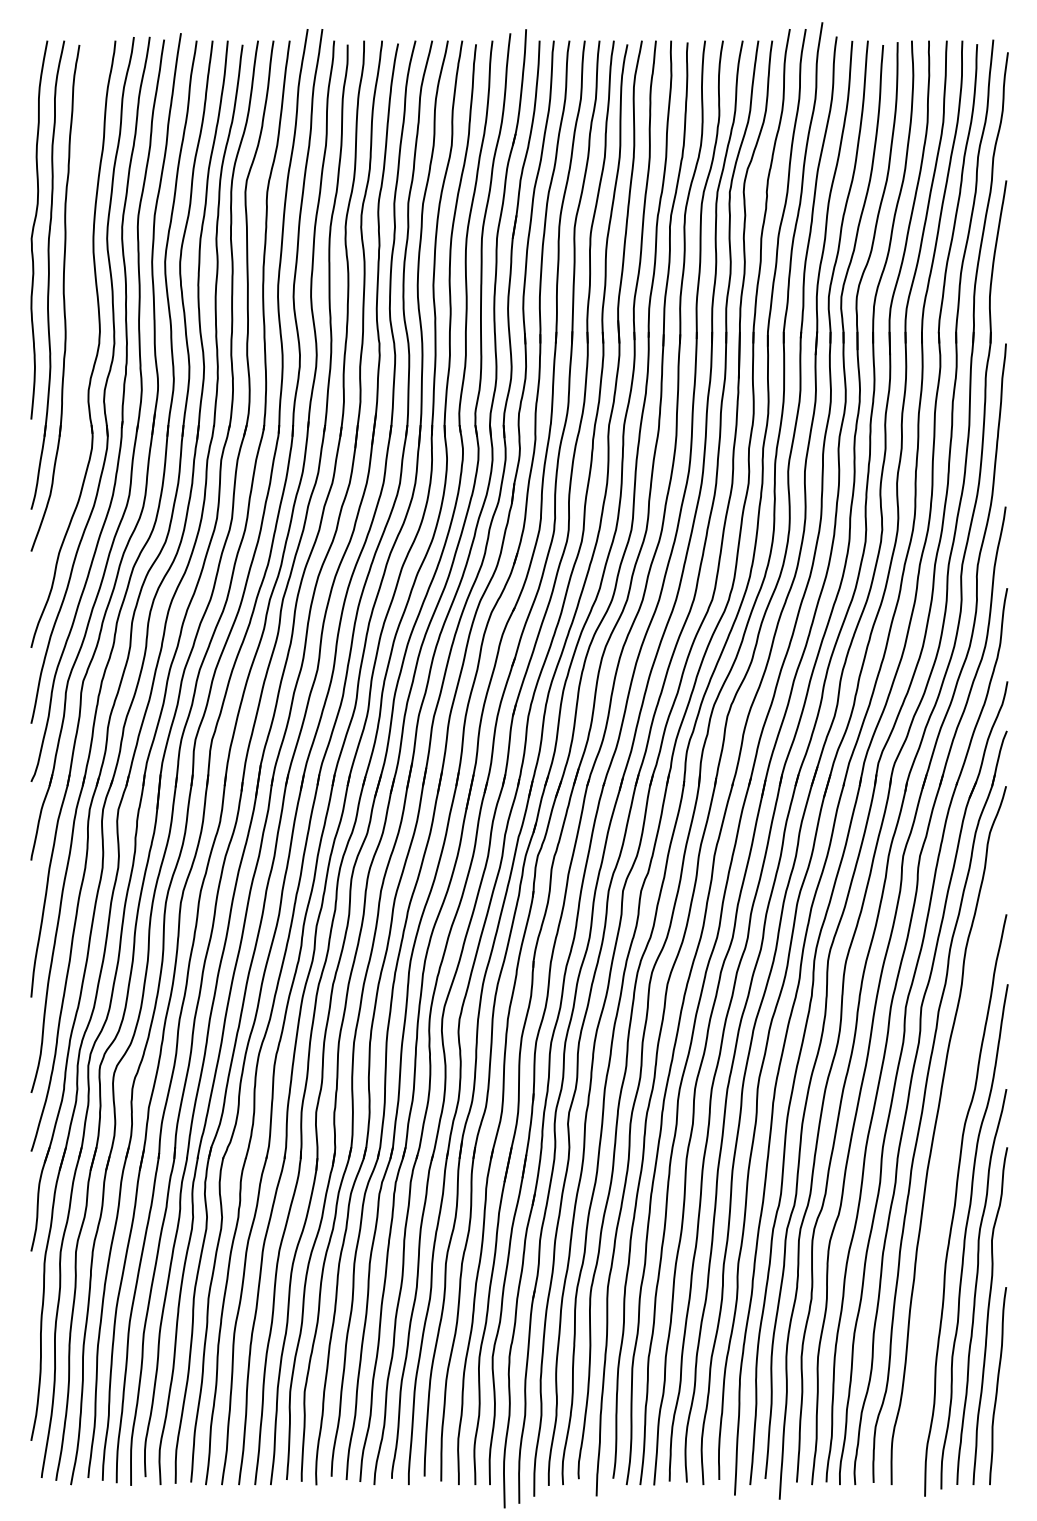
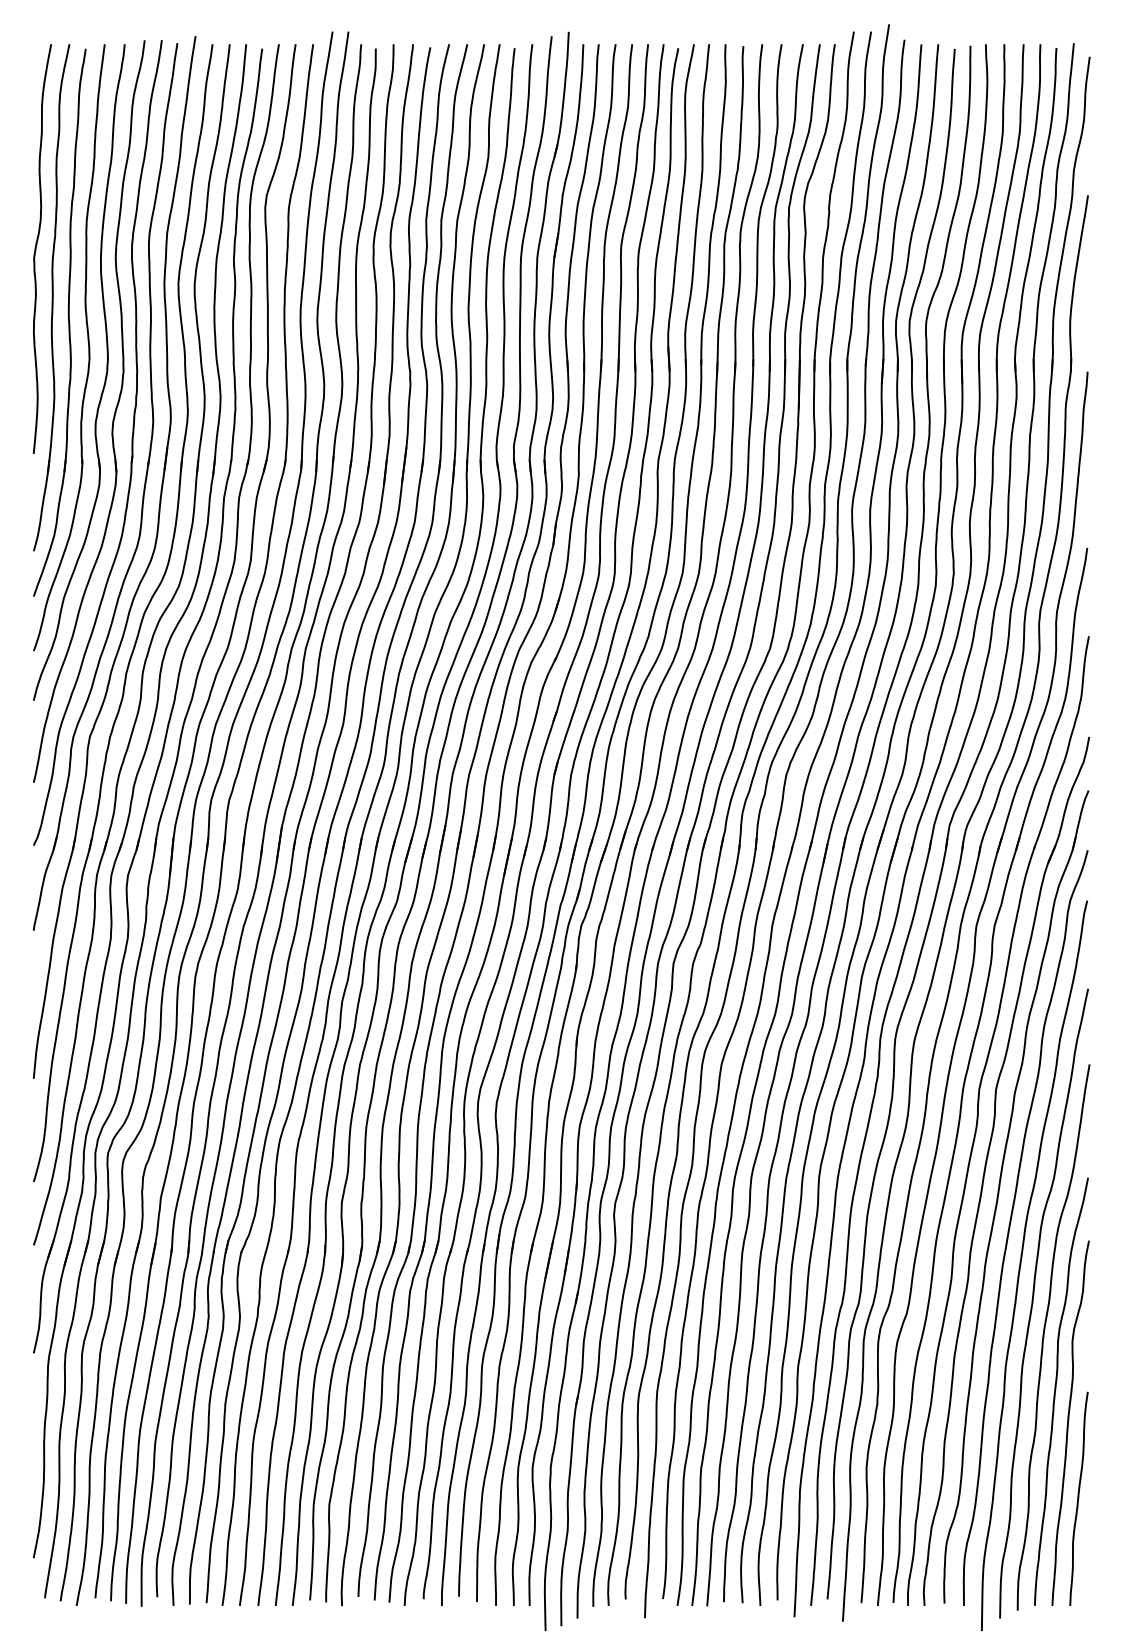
part: (81, 315) -> (87, 341), added
curve: (944, 1170) -> (1021, 1265), added

